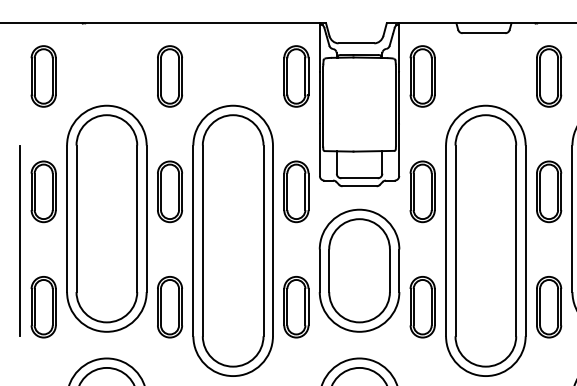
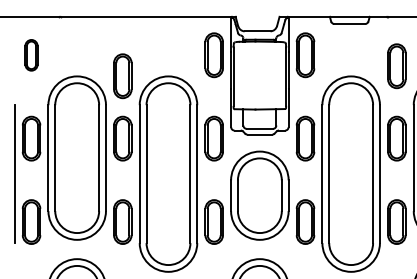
part: (43, 76) -> (31, 55), size x0.7
part: (169, 76) -> (122, 76), moved
part: (548, 76) -> (396, 66), moved

